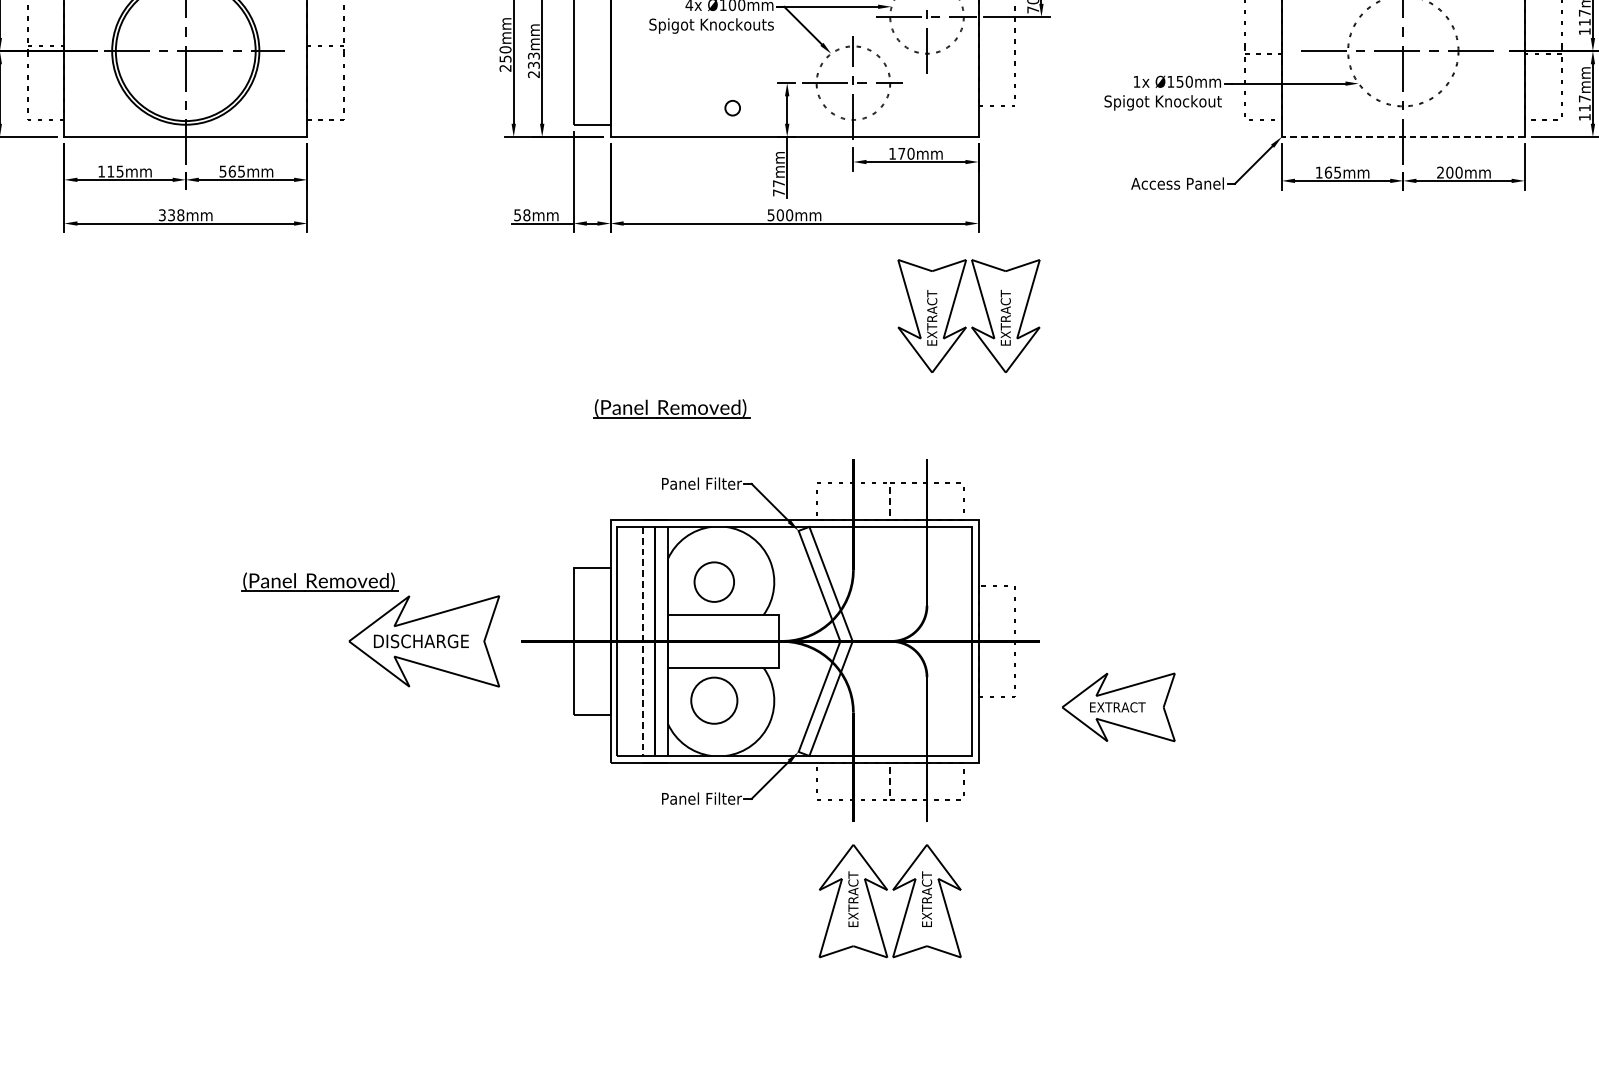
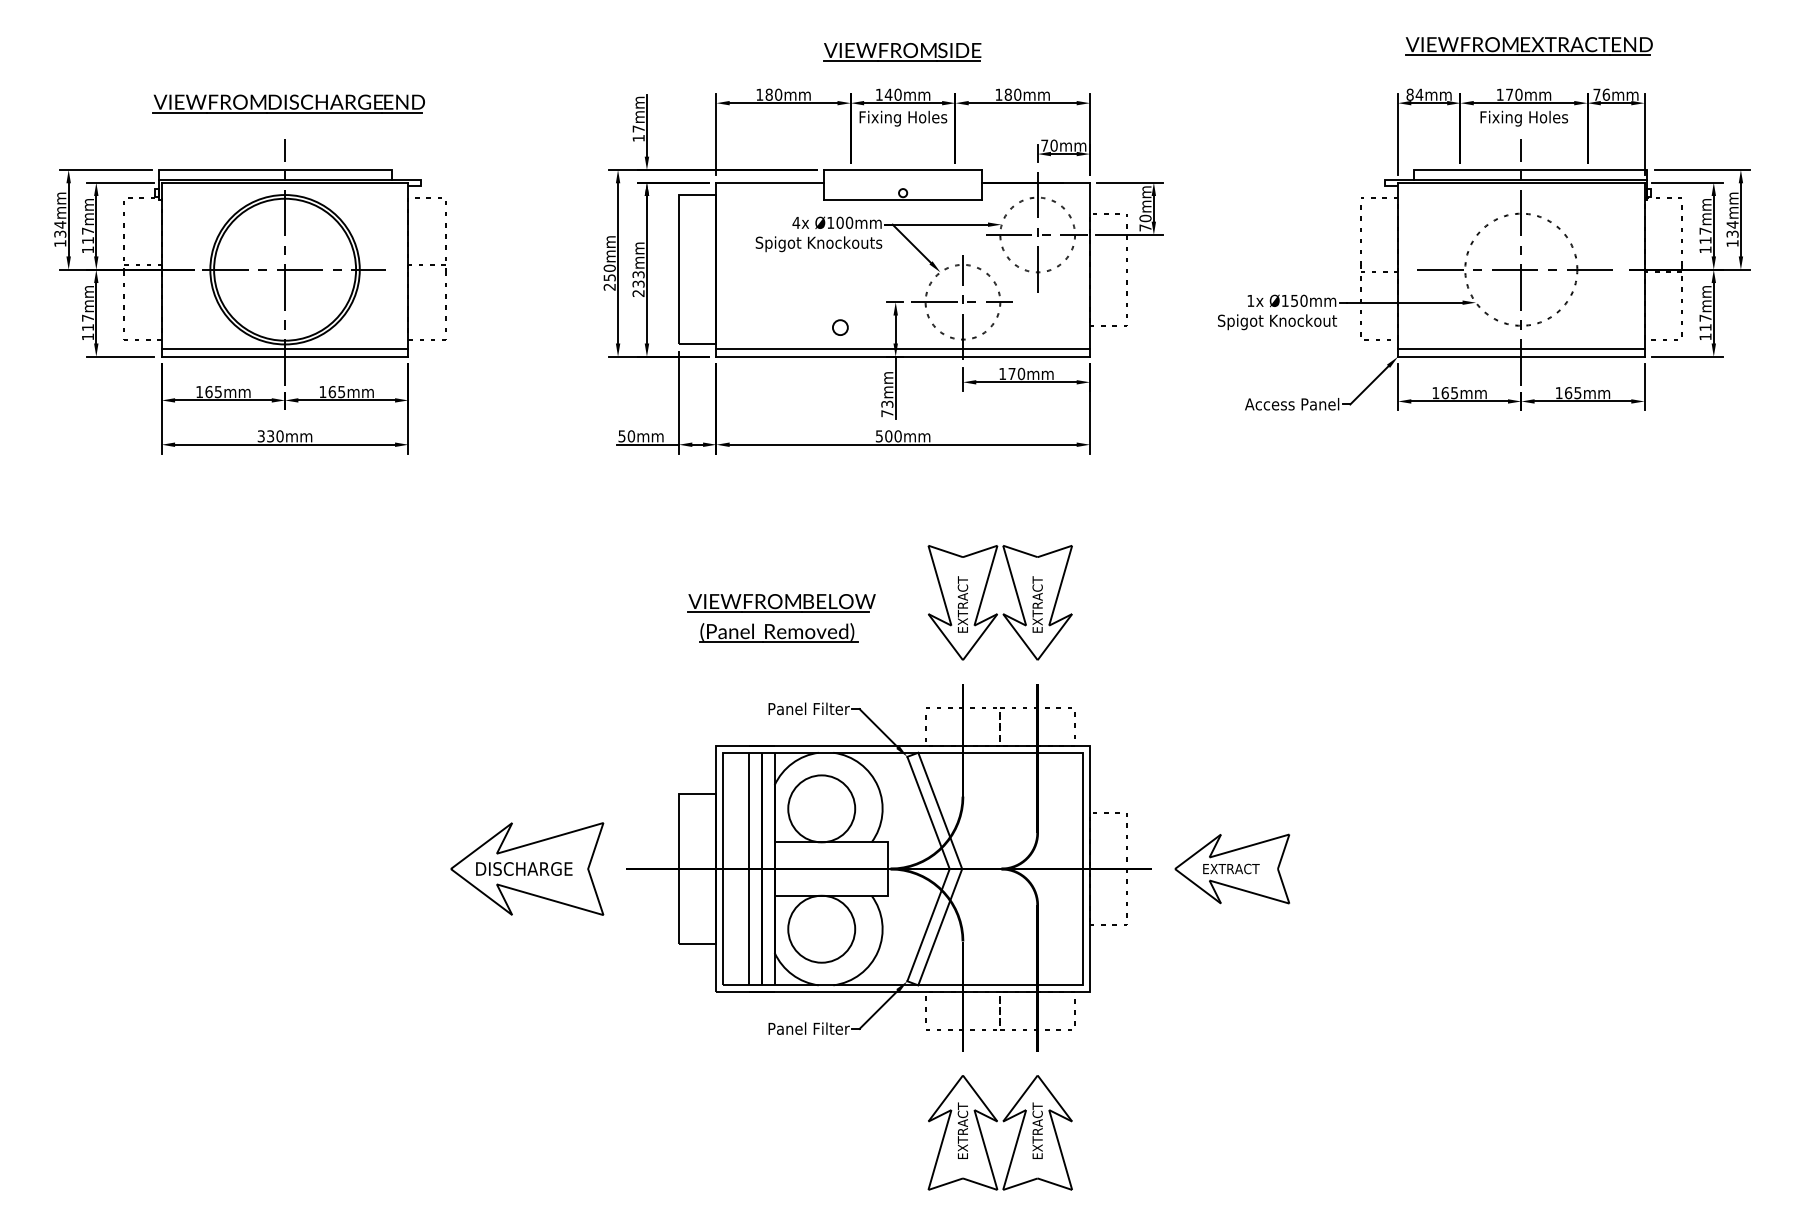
line: (185, 129) -> (284, 349), added
line: (793, 129) -> (902, 349), added
line: (1403, 129) -> (1521, 349), added
line: (1402, 136) -> (1520, 356), dashed -> solid
text: (110, 172) -> (208, 392), 115mm -> 165mm
text: (222, 172) -> (322, 392), 565mm -> 165mm
text: (1449, 173) -> (1568, 393), 200mm -> 165mm
text: (779, 182) -> (887, 403), 77mm -> 73mm
text: (180, 215) -> (279, 436), 338mm -> 330mm
text: (526, 215) -> (631, 436), 58mm -> 50mm
part: (966, 326) -> (997, 613), moved
part: (674, 379) -> (781, 603), added
part: (320, 581) -> (421, 808), removed
circle: (714, 581) -> (821, 808), size x1.67
line: (643, 641) -> (749, 869), dashed -> solid
circle: (714, 699) -> (821, 928), size x1.43
part: (1118, 706) -> (1232, 868), moved

